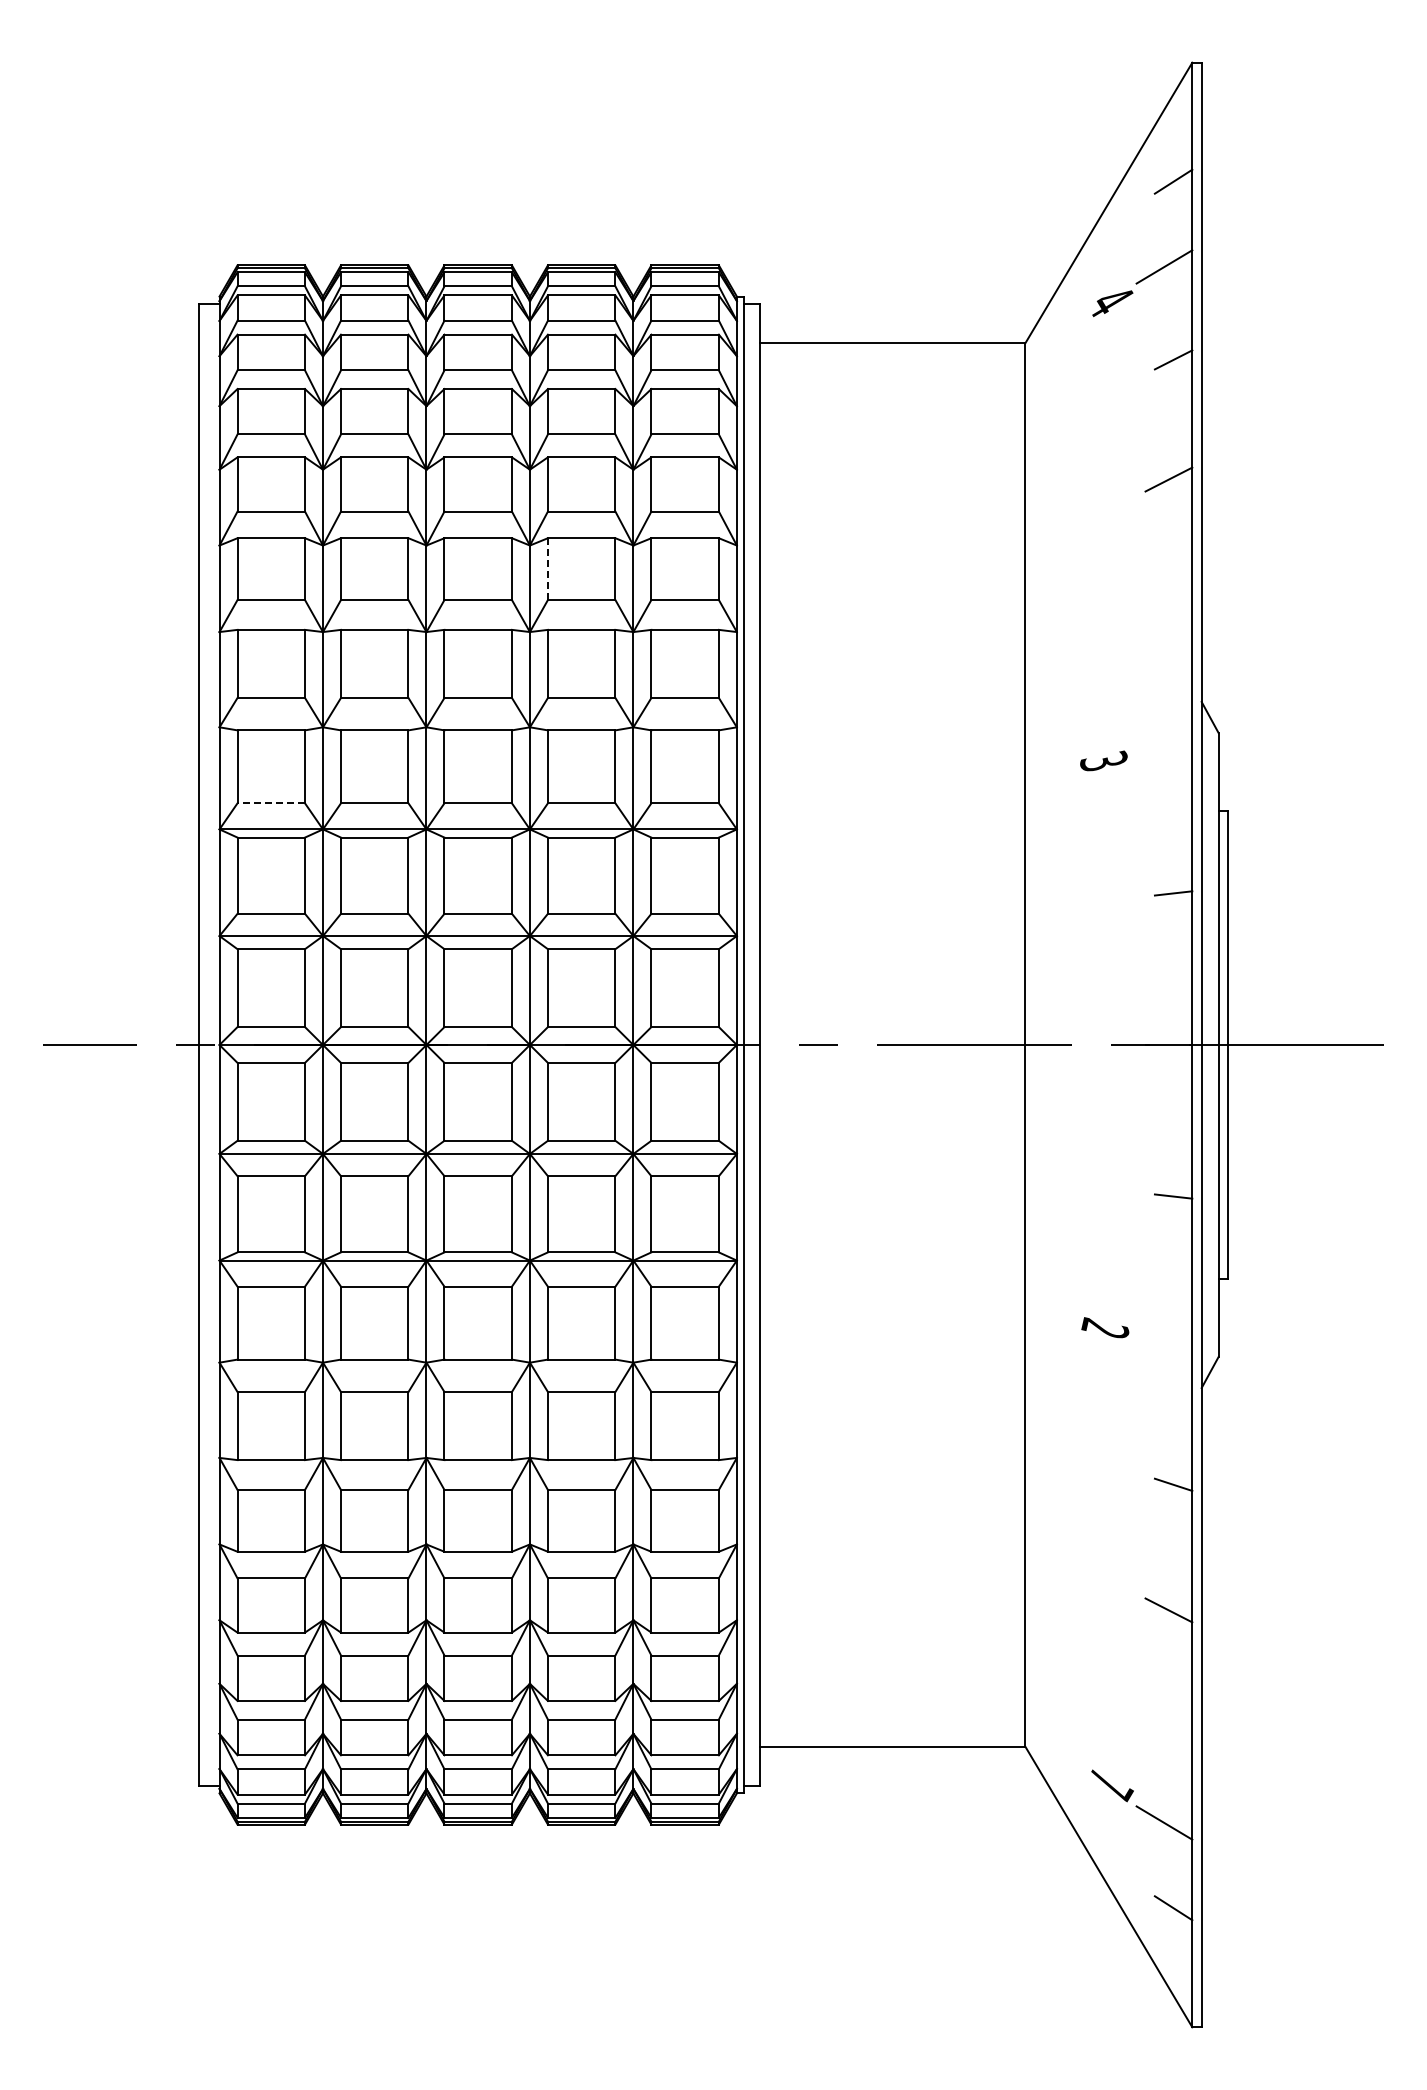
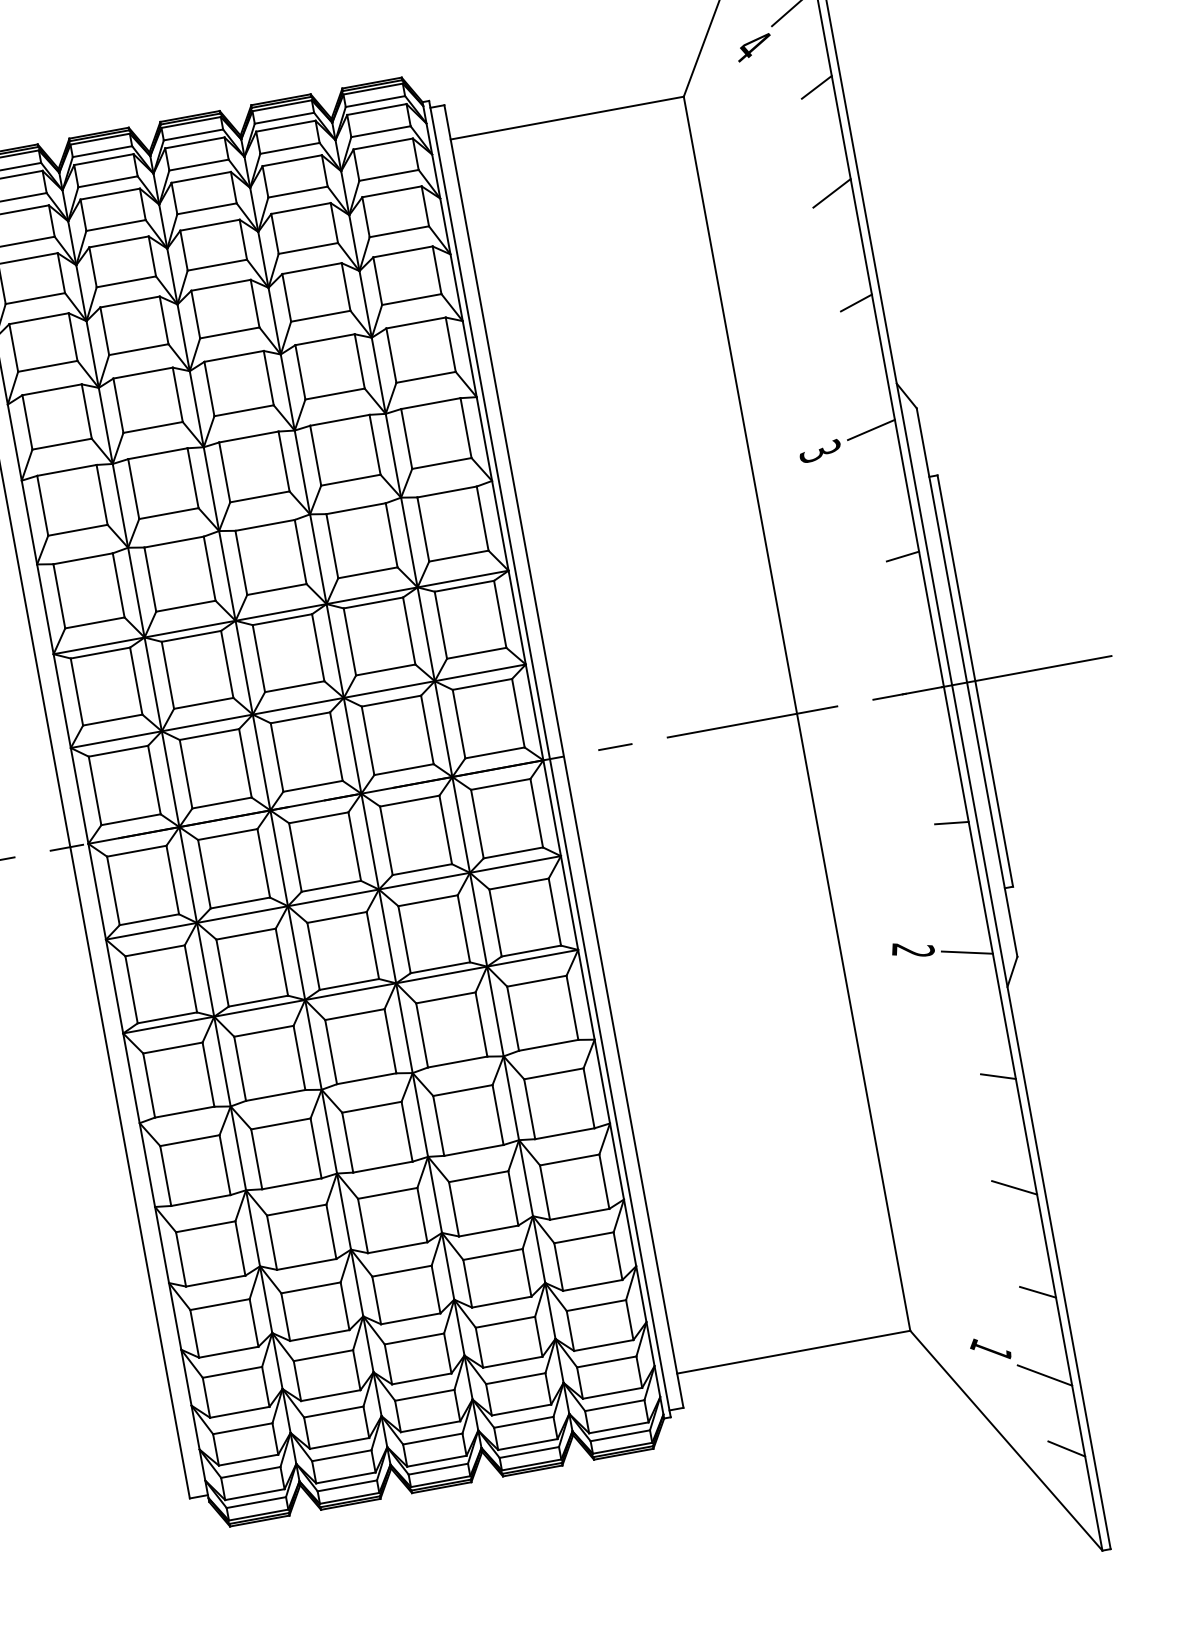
line: (547, 569) -> (300, 372), dashed -> solid
line: (1173, 605) -> (856, 303), added
line: (1164, 747) -> (871, 429), added
line: (271, 803) -> (95, 623), dashed -> solid
line: (1164, 1341) -> (967, 952), added
line: (1173, 1729) -> (1037, 1291), added
text: (1110, 1785) -> (991, 1351), 7 -> 1

